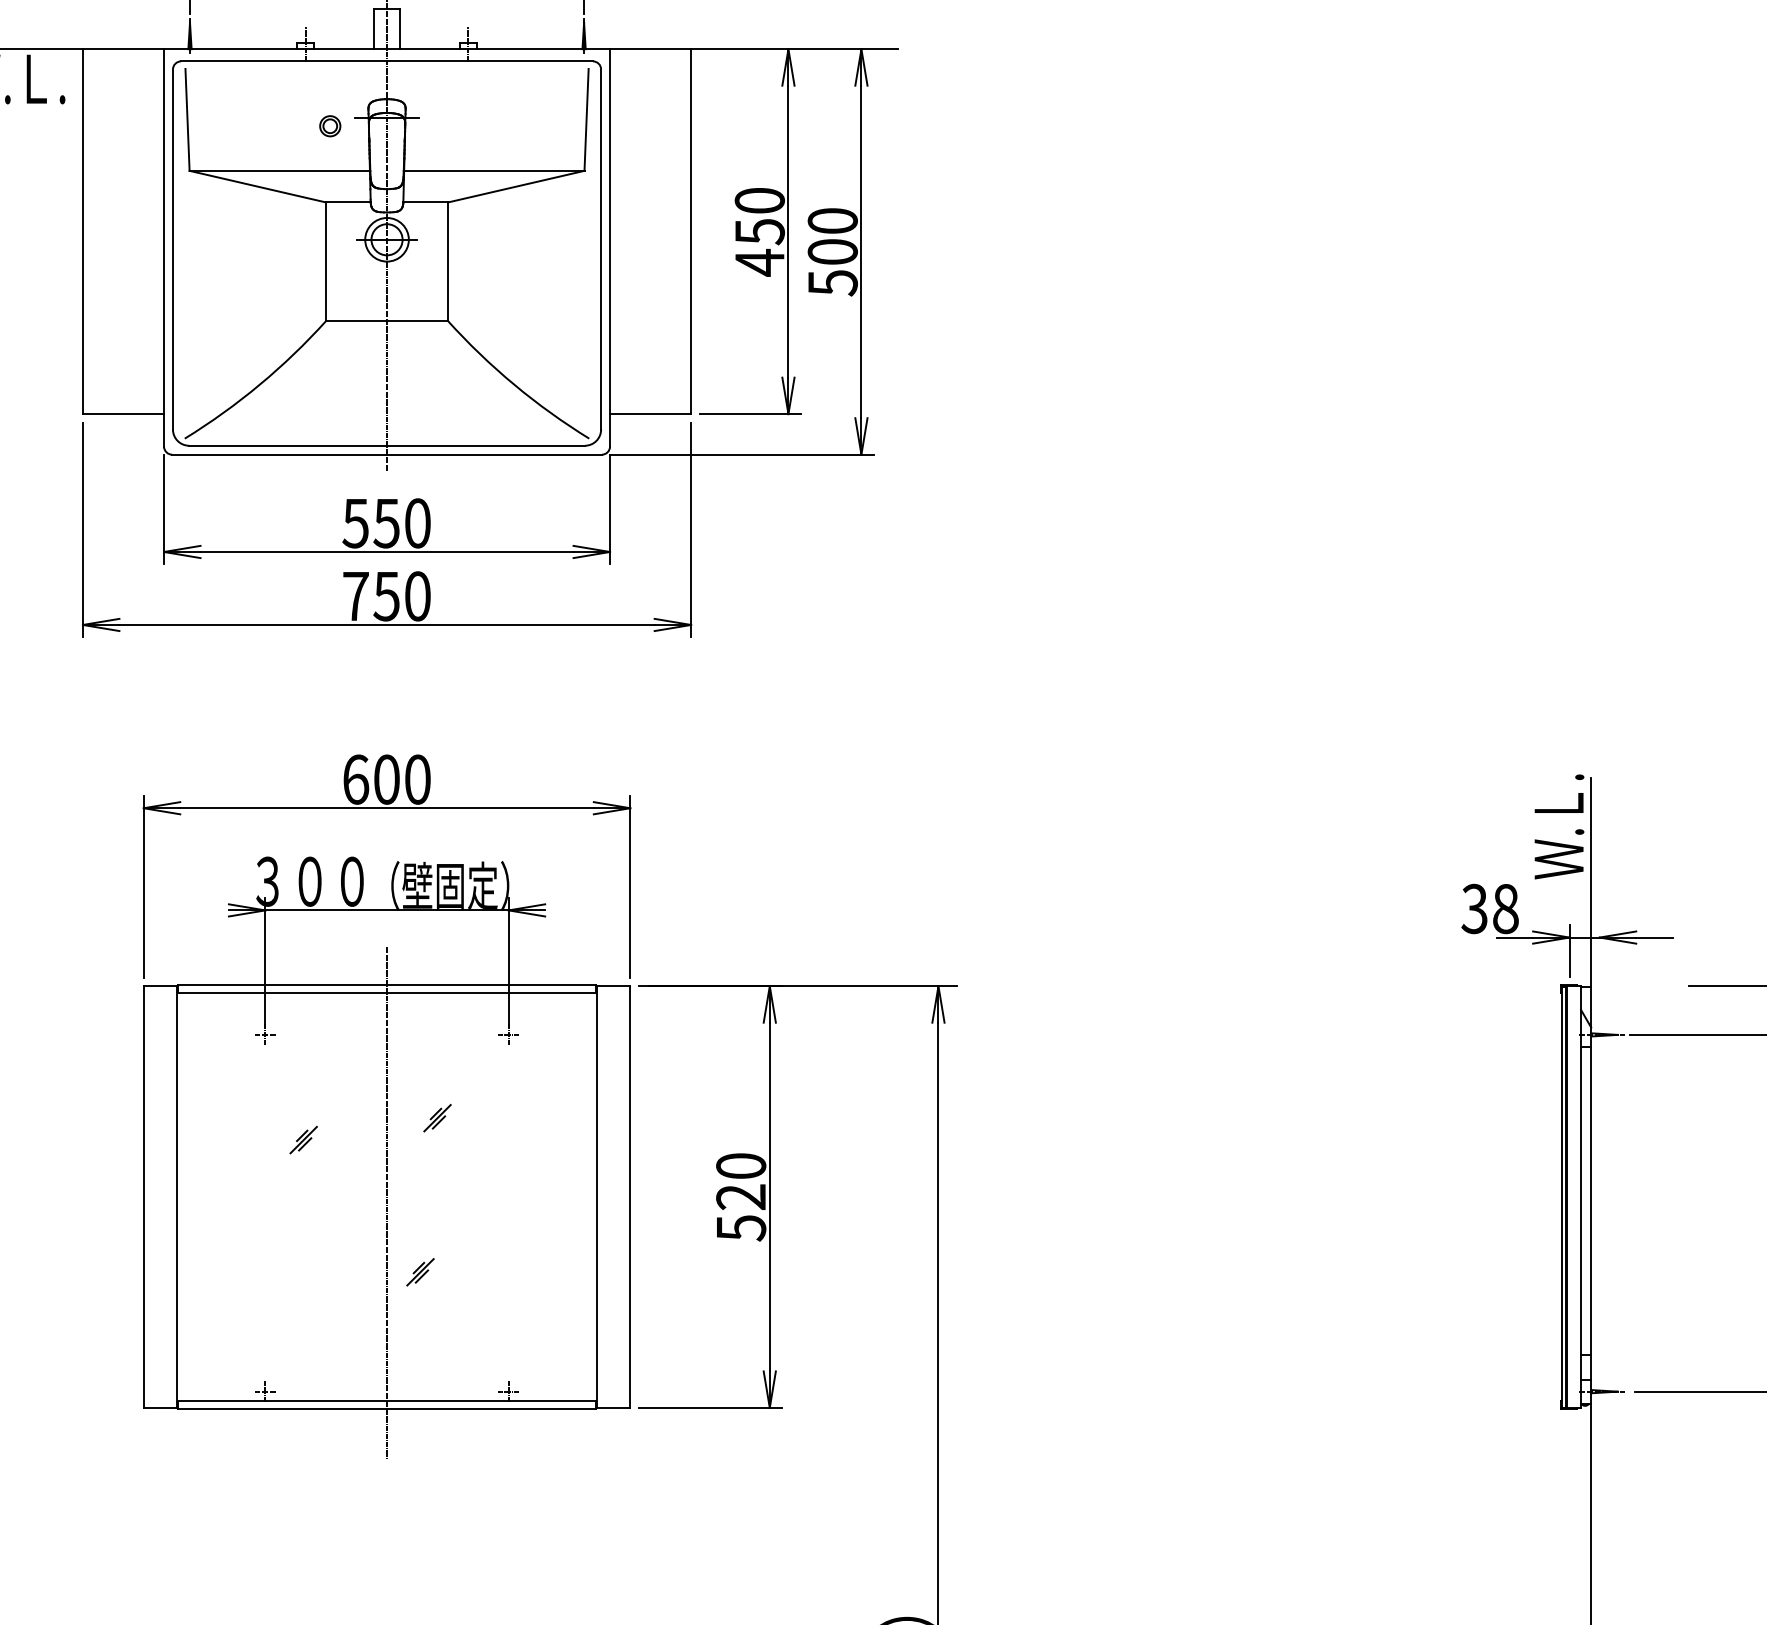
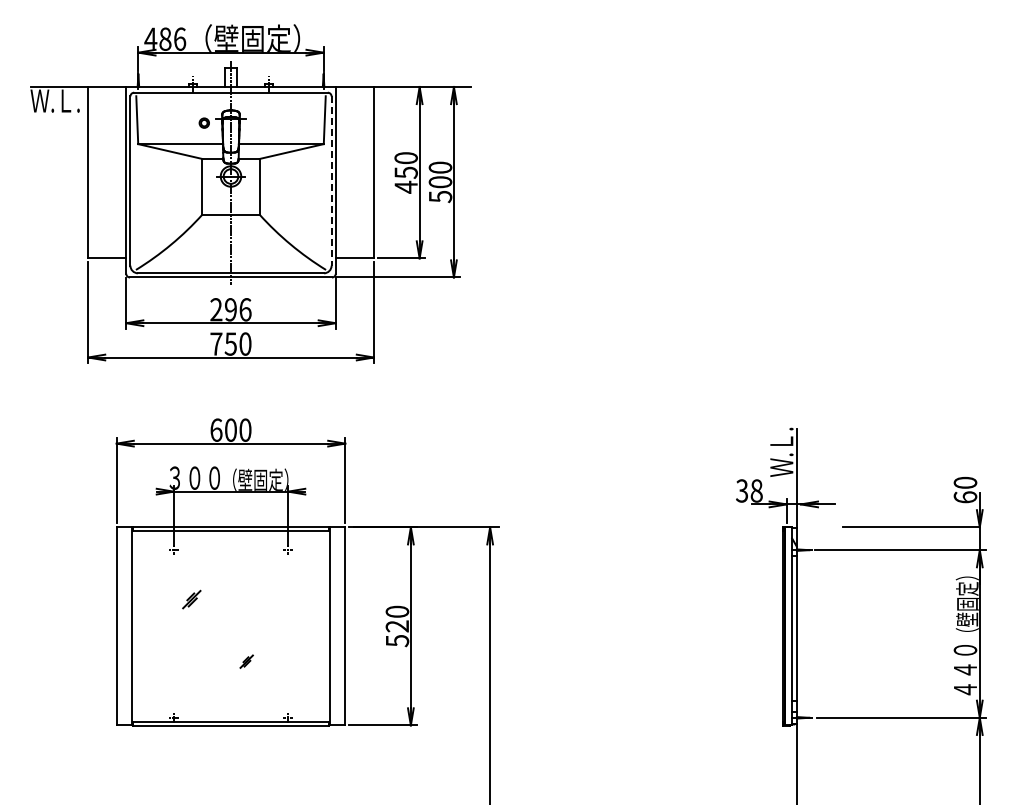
line: (600, 250) -> (331, 181), solid -> dashed
text: (385, 522) -> (230, 309), 550 -> 296
part: (437, 1118) -> (254, 589), removed
part: (302, 1139) -> (191, 599), size x1.4
line: (388, 1201) -> (231, 628), removed

